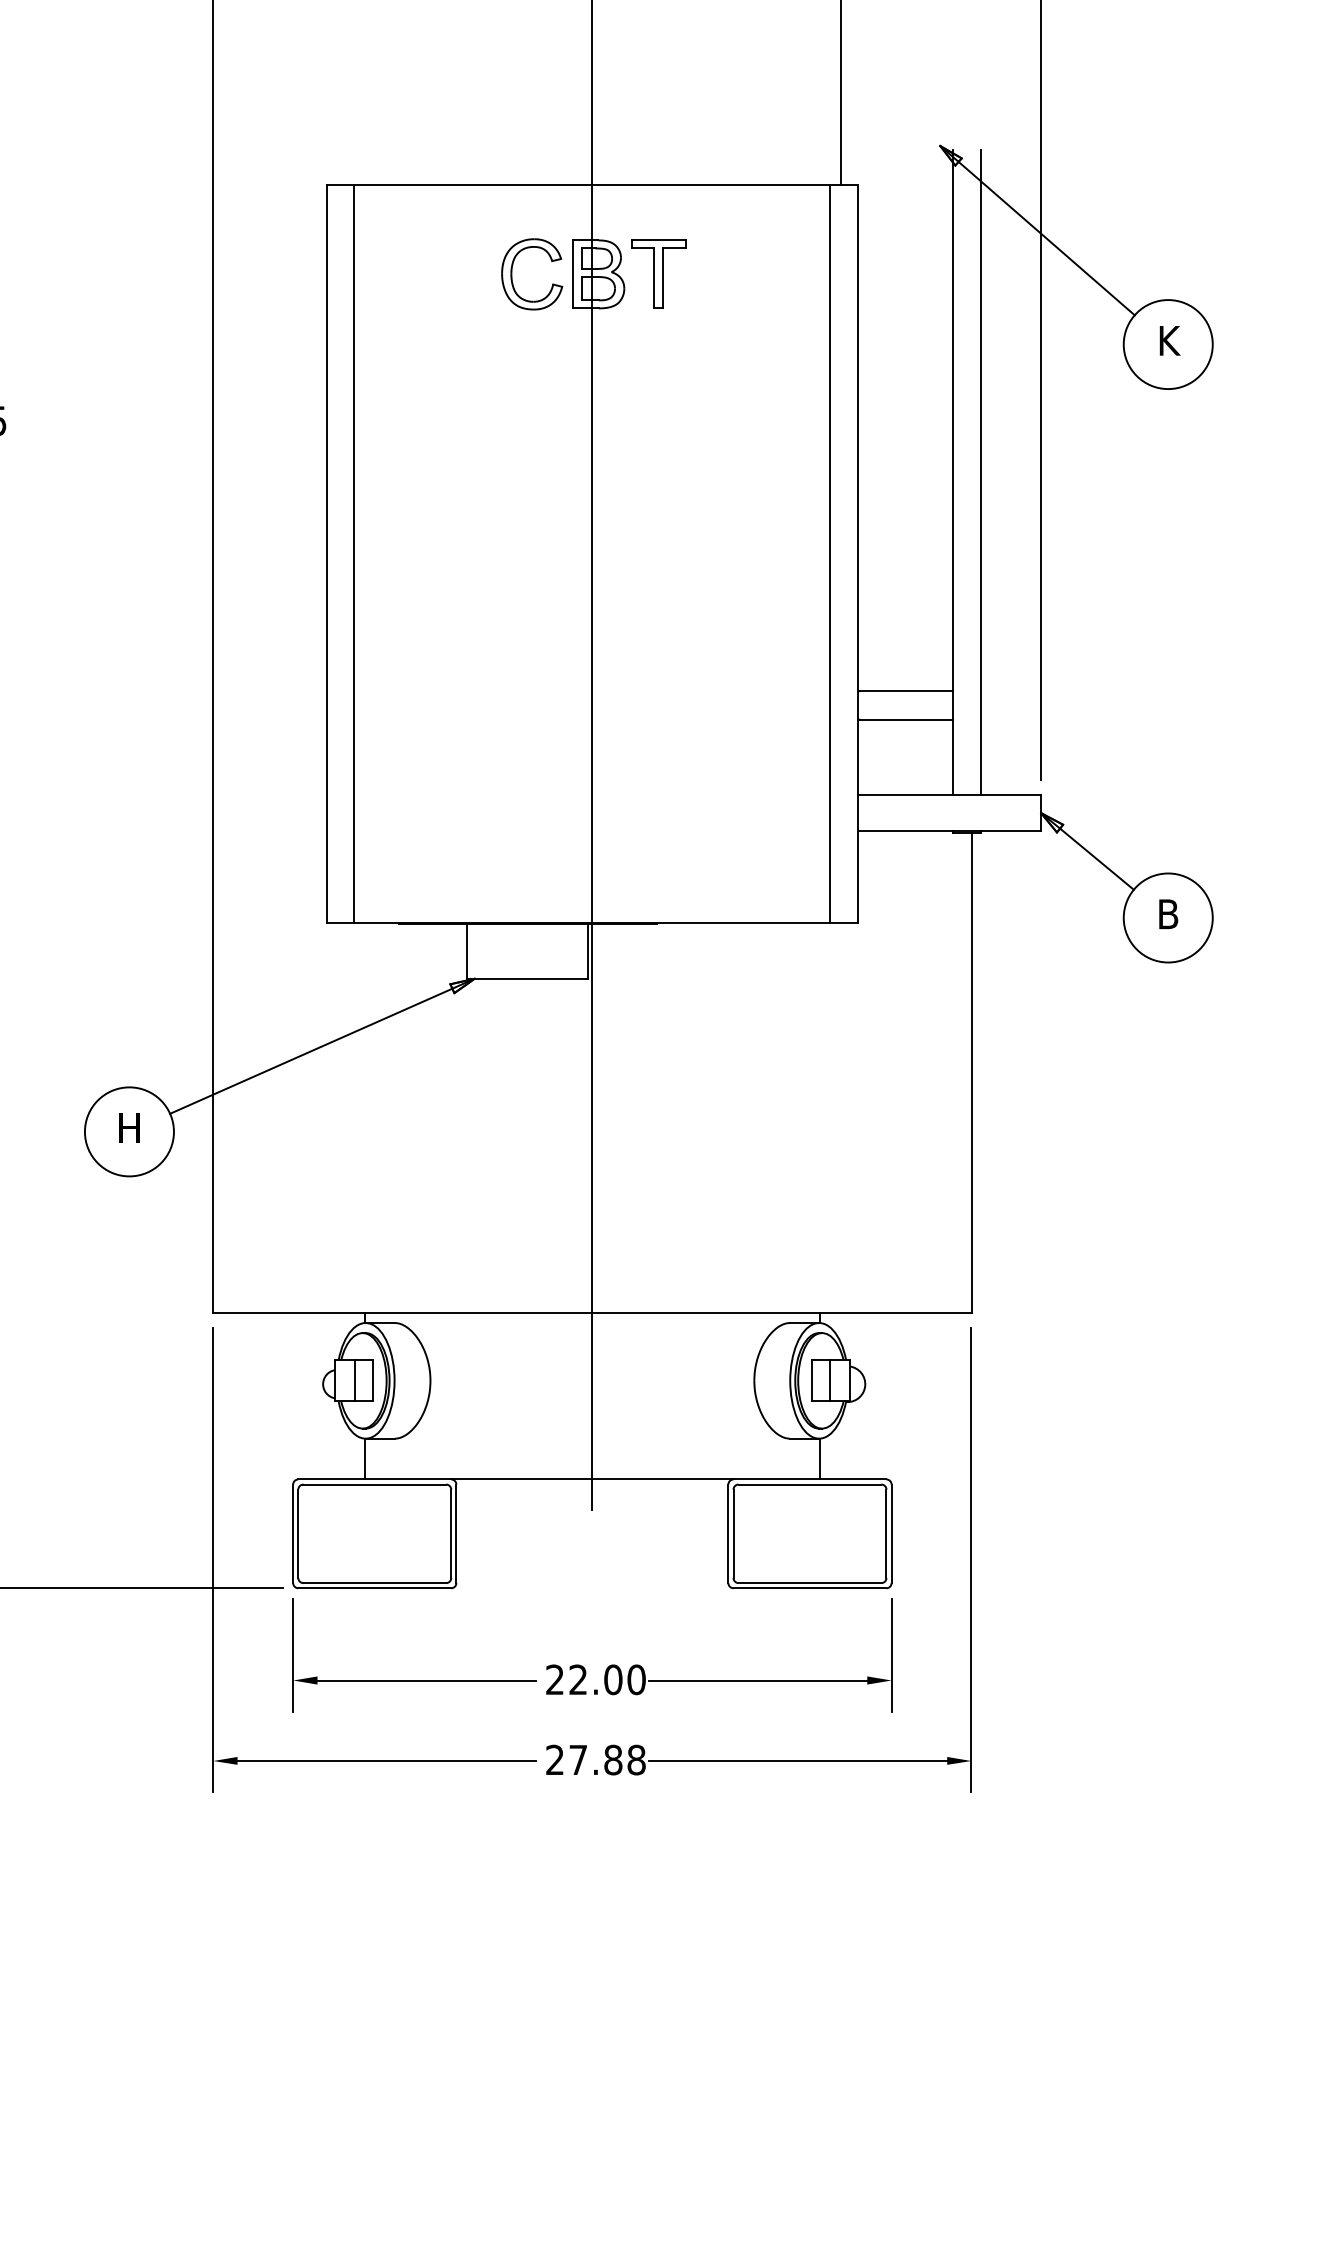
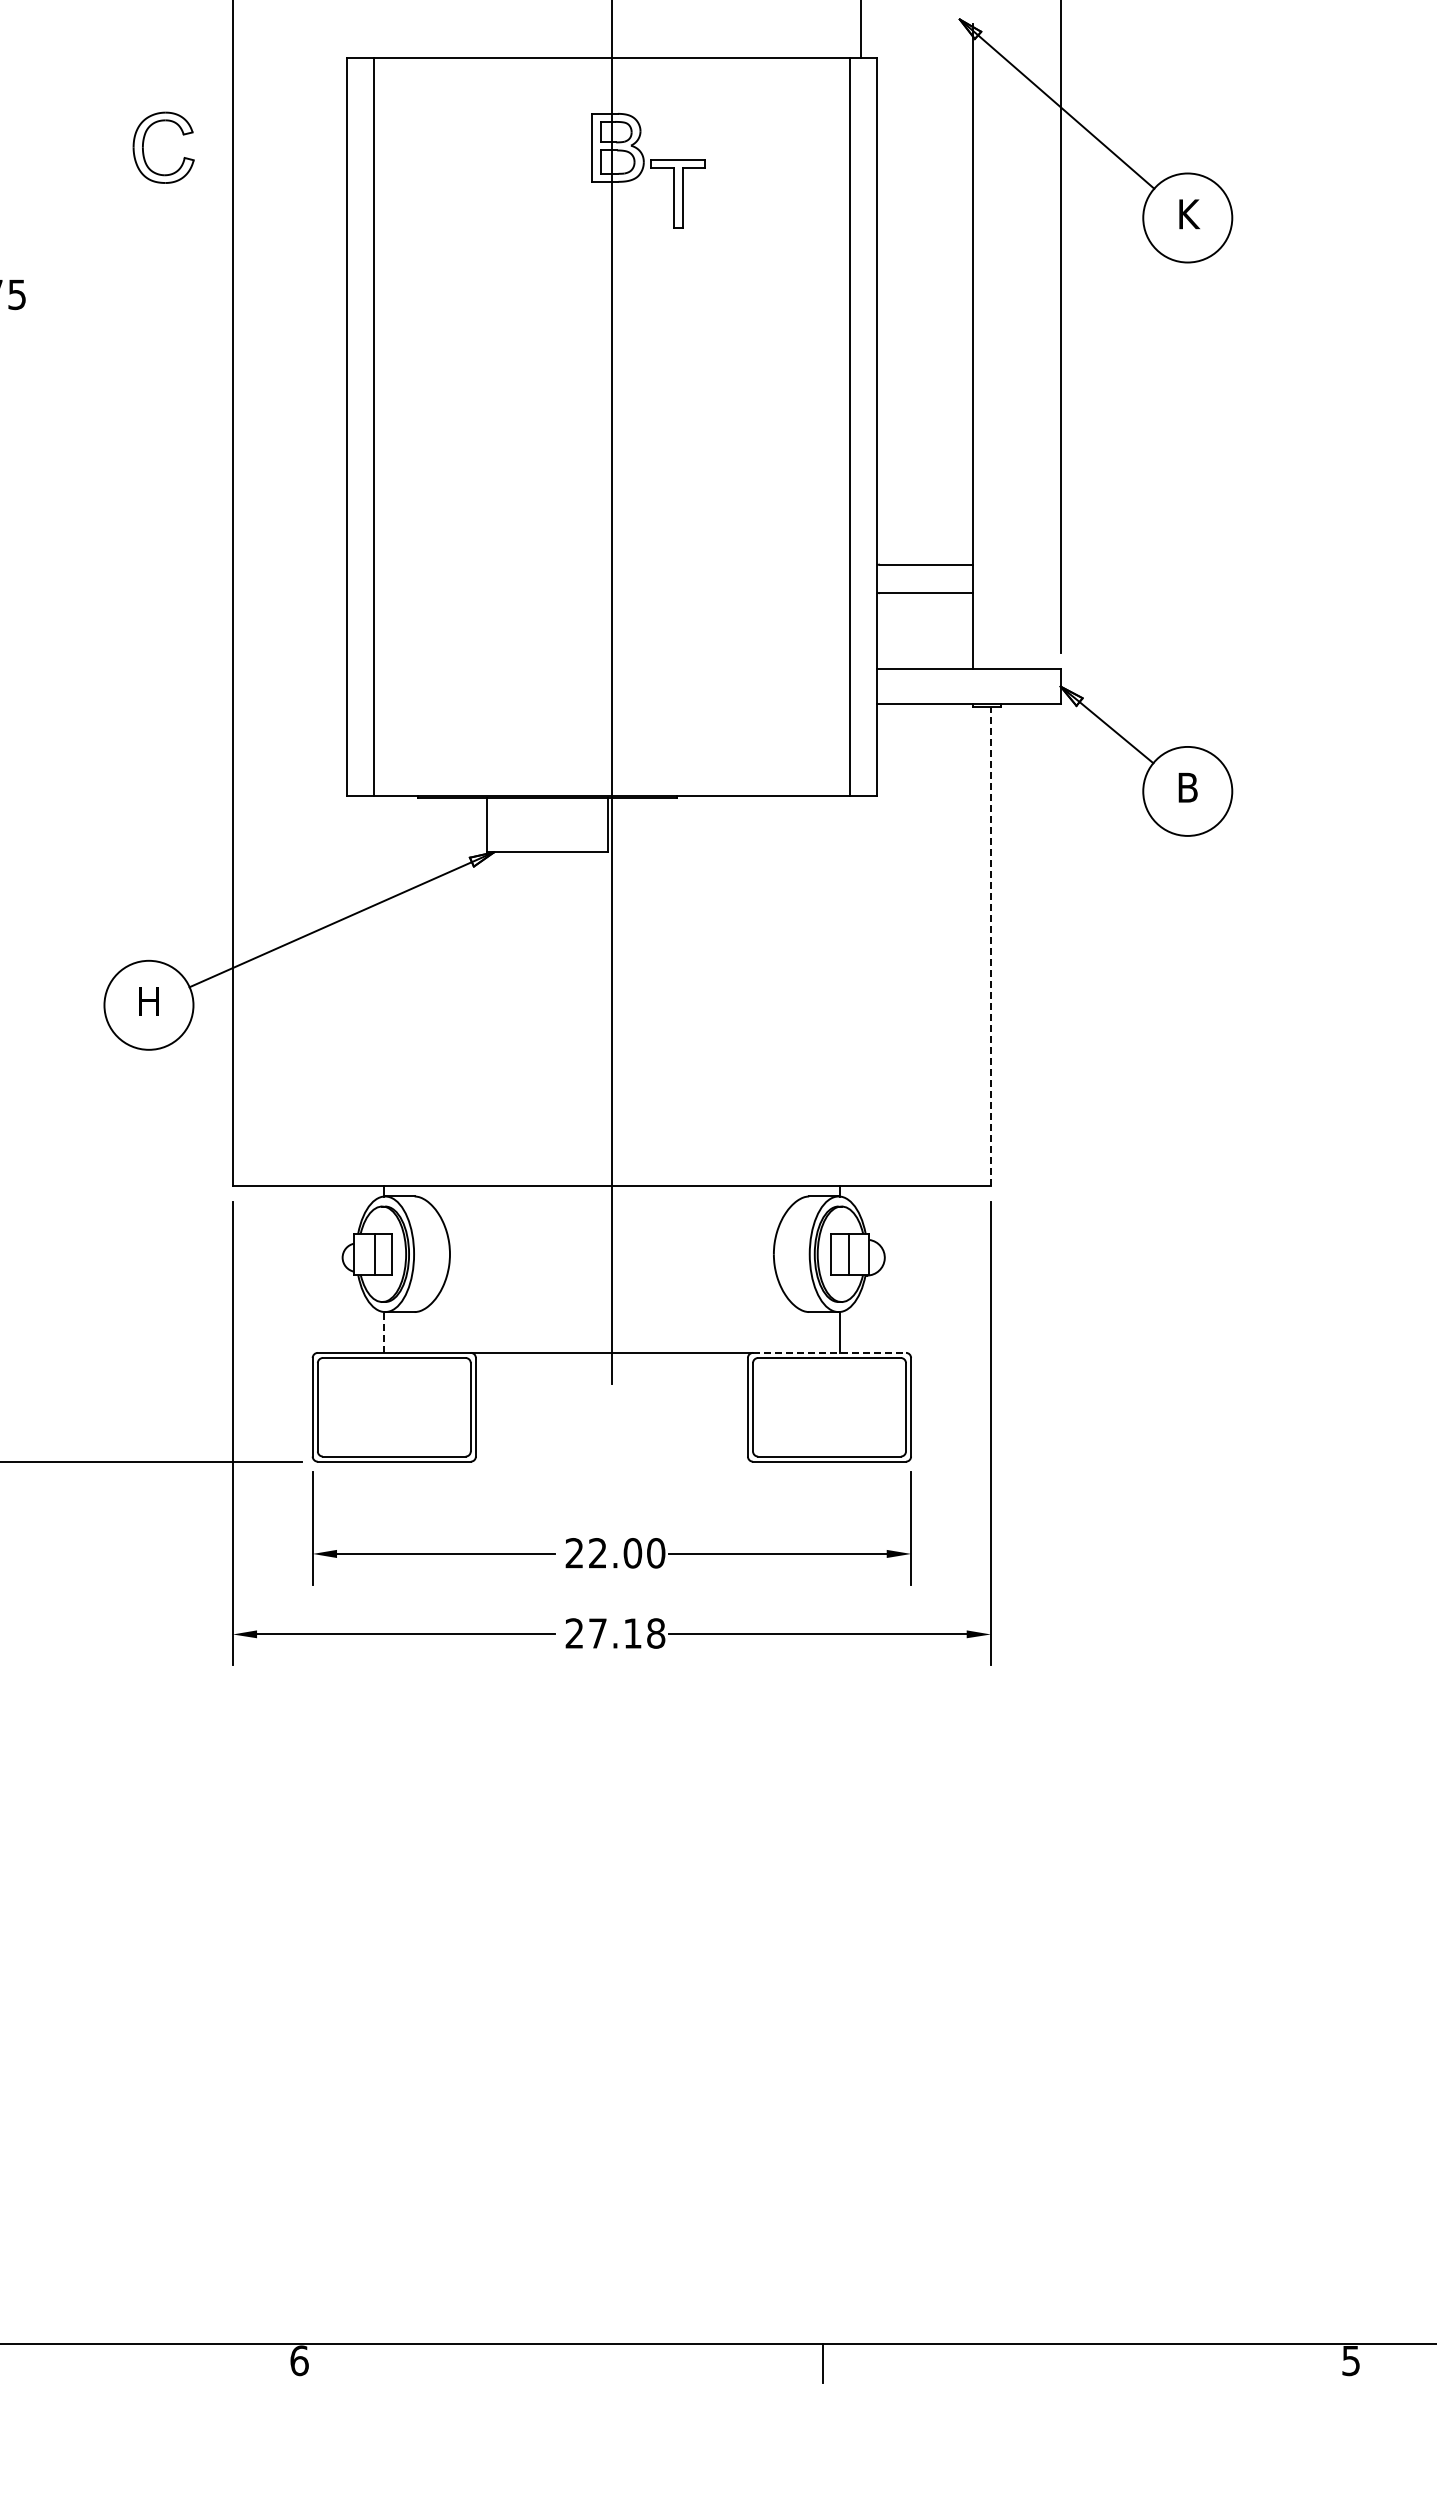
part: (512, 269) -> (144, 142), moved
part: (657, 274) -> (677, 193), moved
line: (980, 472) -> (1000, 345), removed
line: (971, 1073) -> (991, 946), solid -> dashed
line: (364, 1458) -> (384, 1331), solid -> dashed
line: (810, 1479) -> (830, 1352), solid -> dashed
text: (612, 1760) -> (632, 1633), 27.88 -> 27.18

